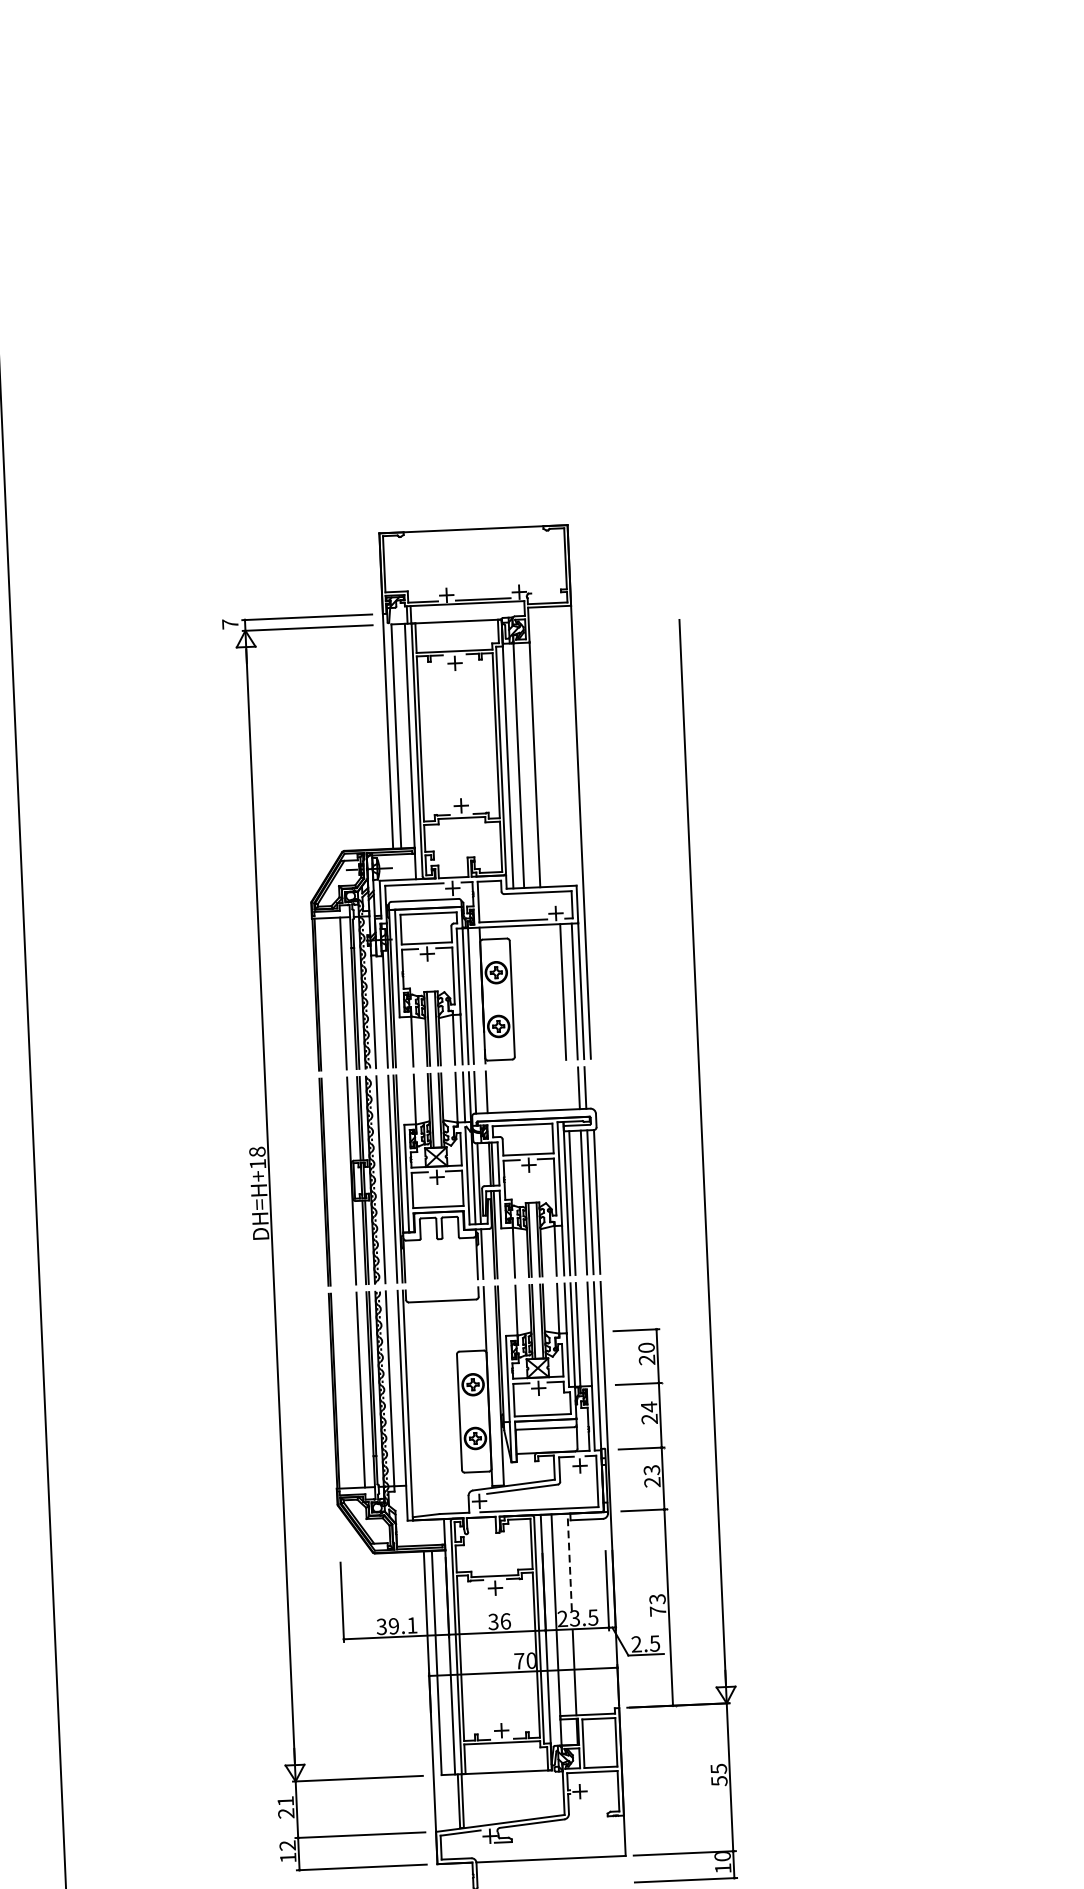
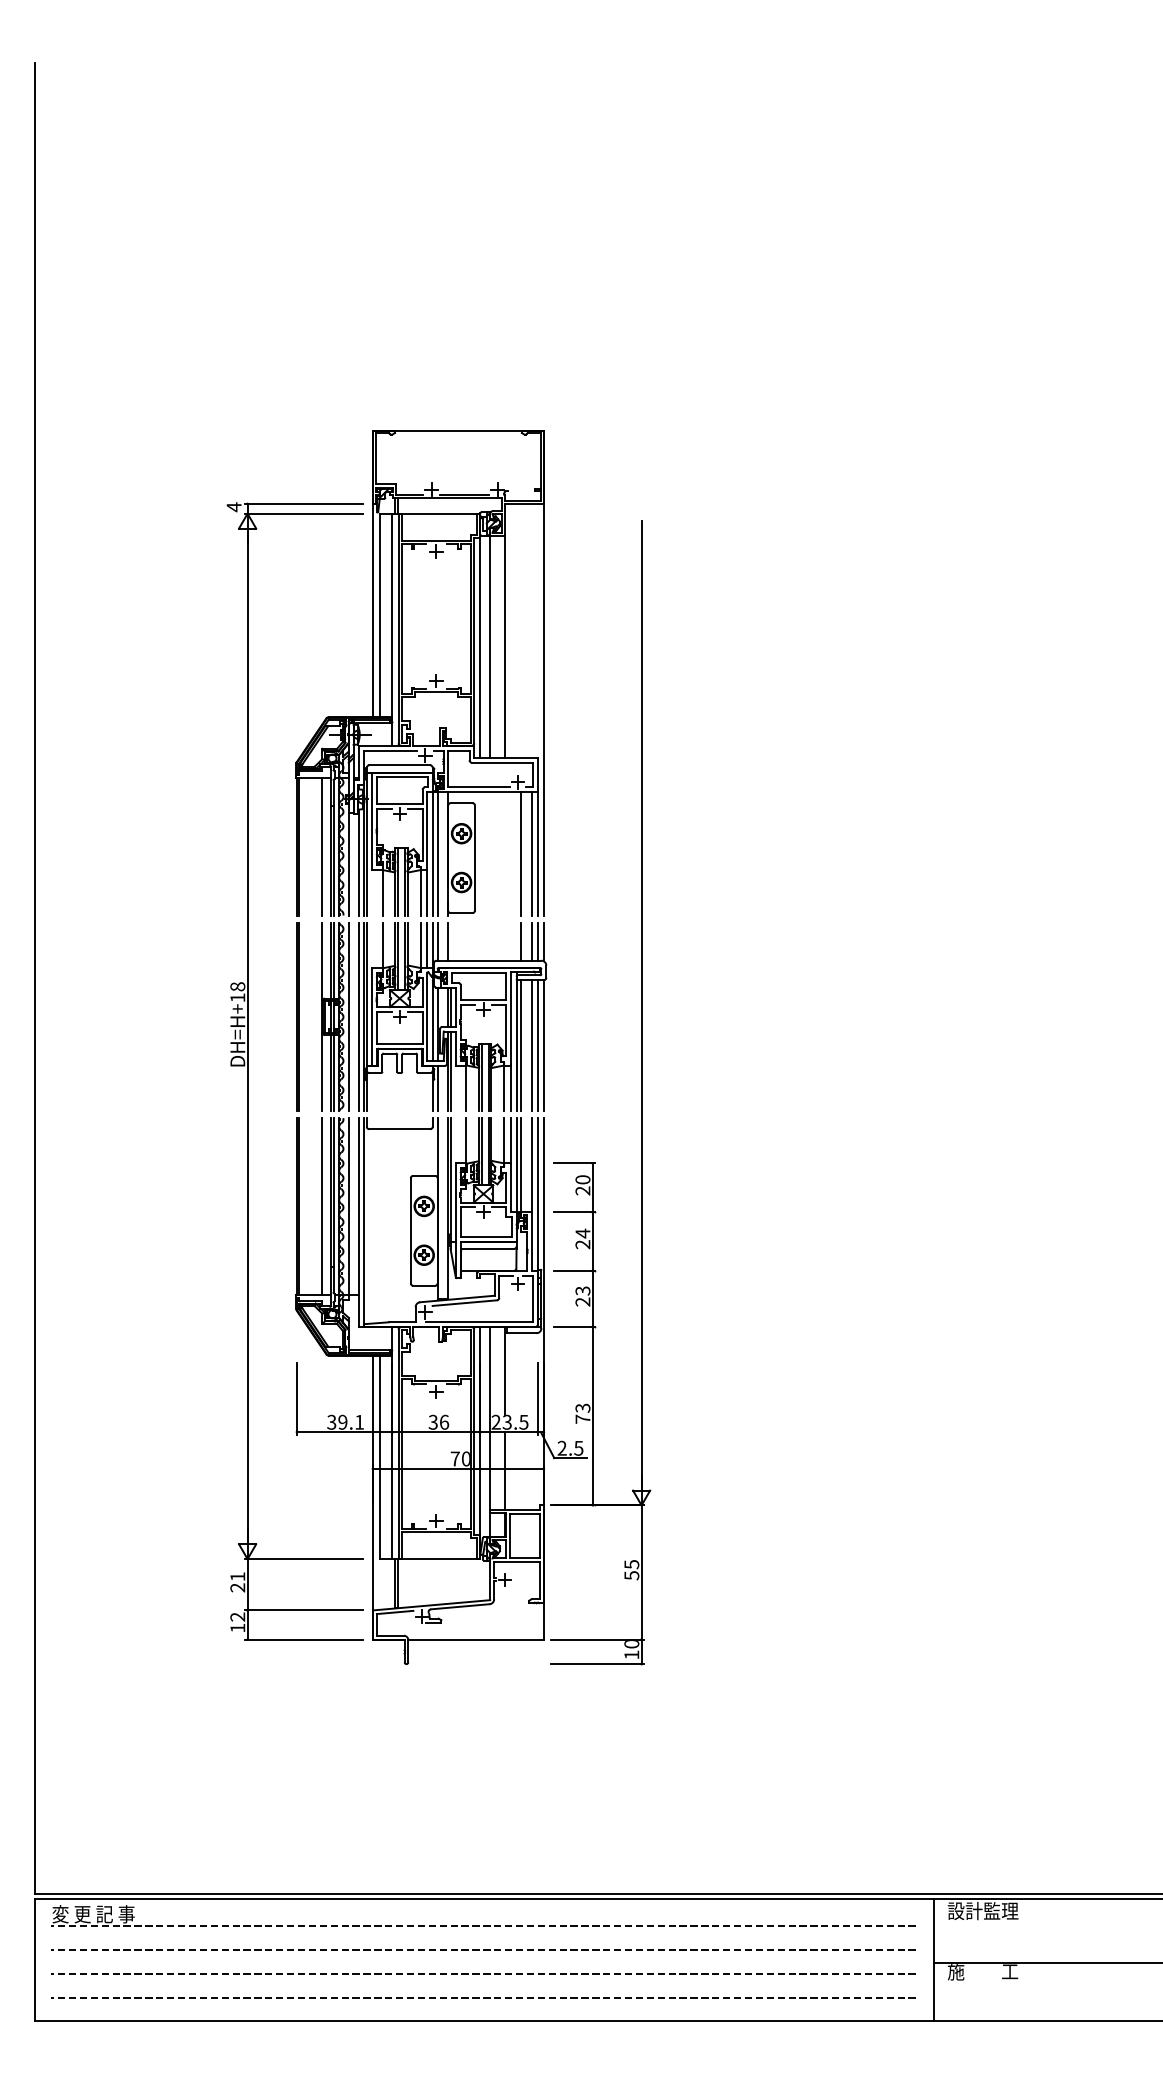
text: (229, 624) -> (233, 507), 7 -> 4
line: (591, 1087) -> (543, 941), added
line: (567, 1088) -> (521, 941), added
line: (569, 1561) -> (504, 1370), dashed -> solid

